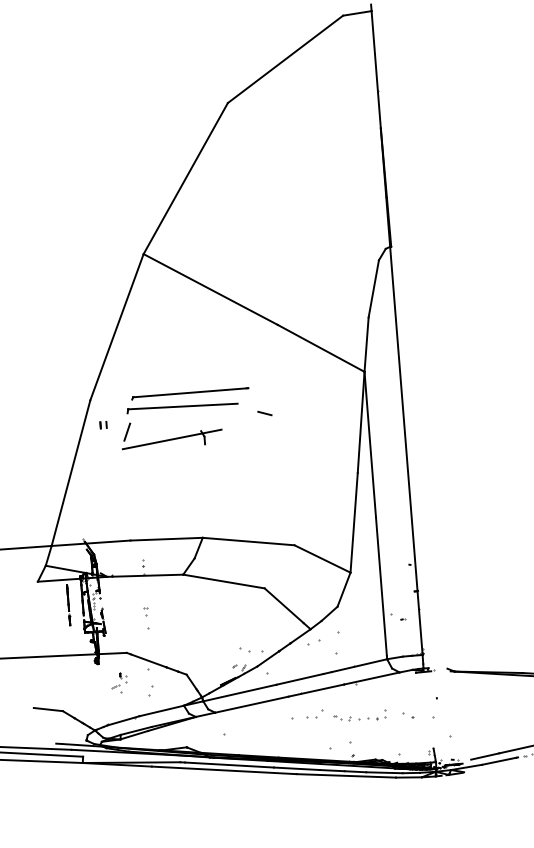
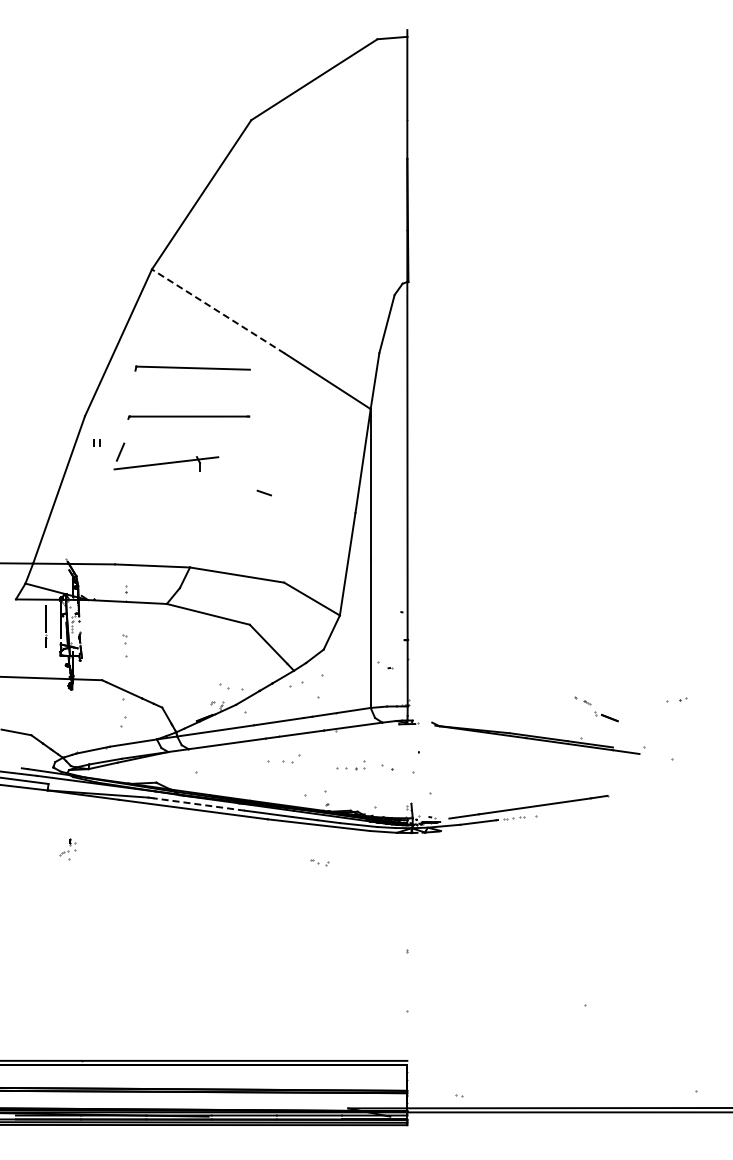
line: (210, 289) -> (218, 311), solid -> dashed
part: (182, 406) -> (192, 368), moved
line: (264, 413) -> (263, 492), moved
part: (118, 682) -> (67, 849), moved
part: (342, 717) -> (319, 862), moved
line: (228, 765) -> (198, 804), solid -> dashed

